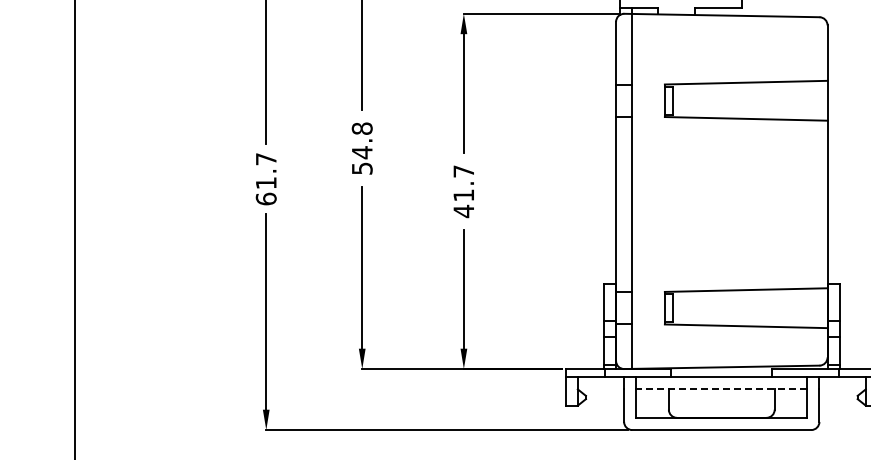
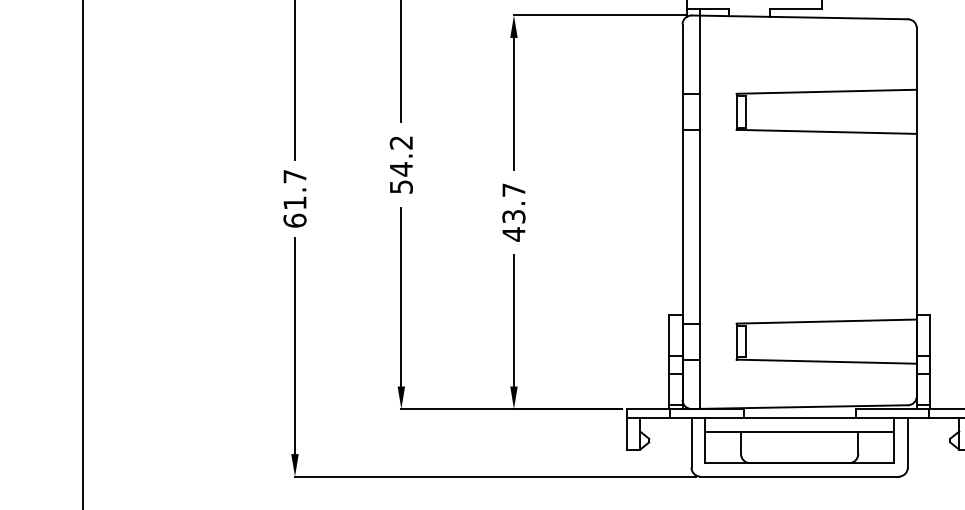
text: (361, 128) -> (400, 142), 54.8 -> 54.2
text: (463, 195) -> (513, 216), 41.7 -> 43.7
line: (721, 389) -> (799, 431), dashed -> solid

